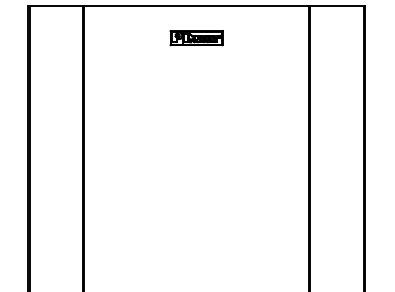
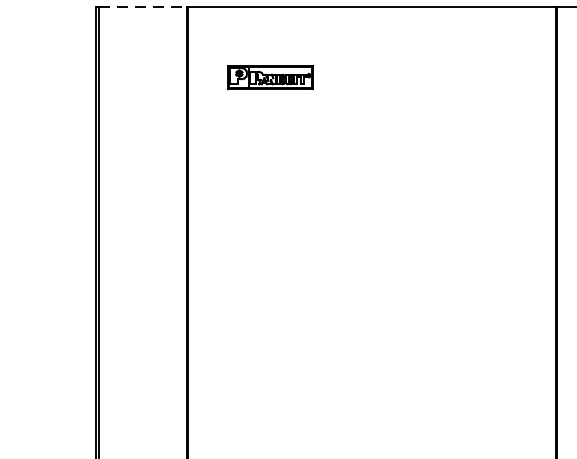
line: (56, 6) -> (142, 7), solid -> dashed
part: (196, 38) -> (270, 78), moved

